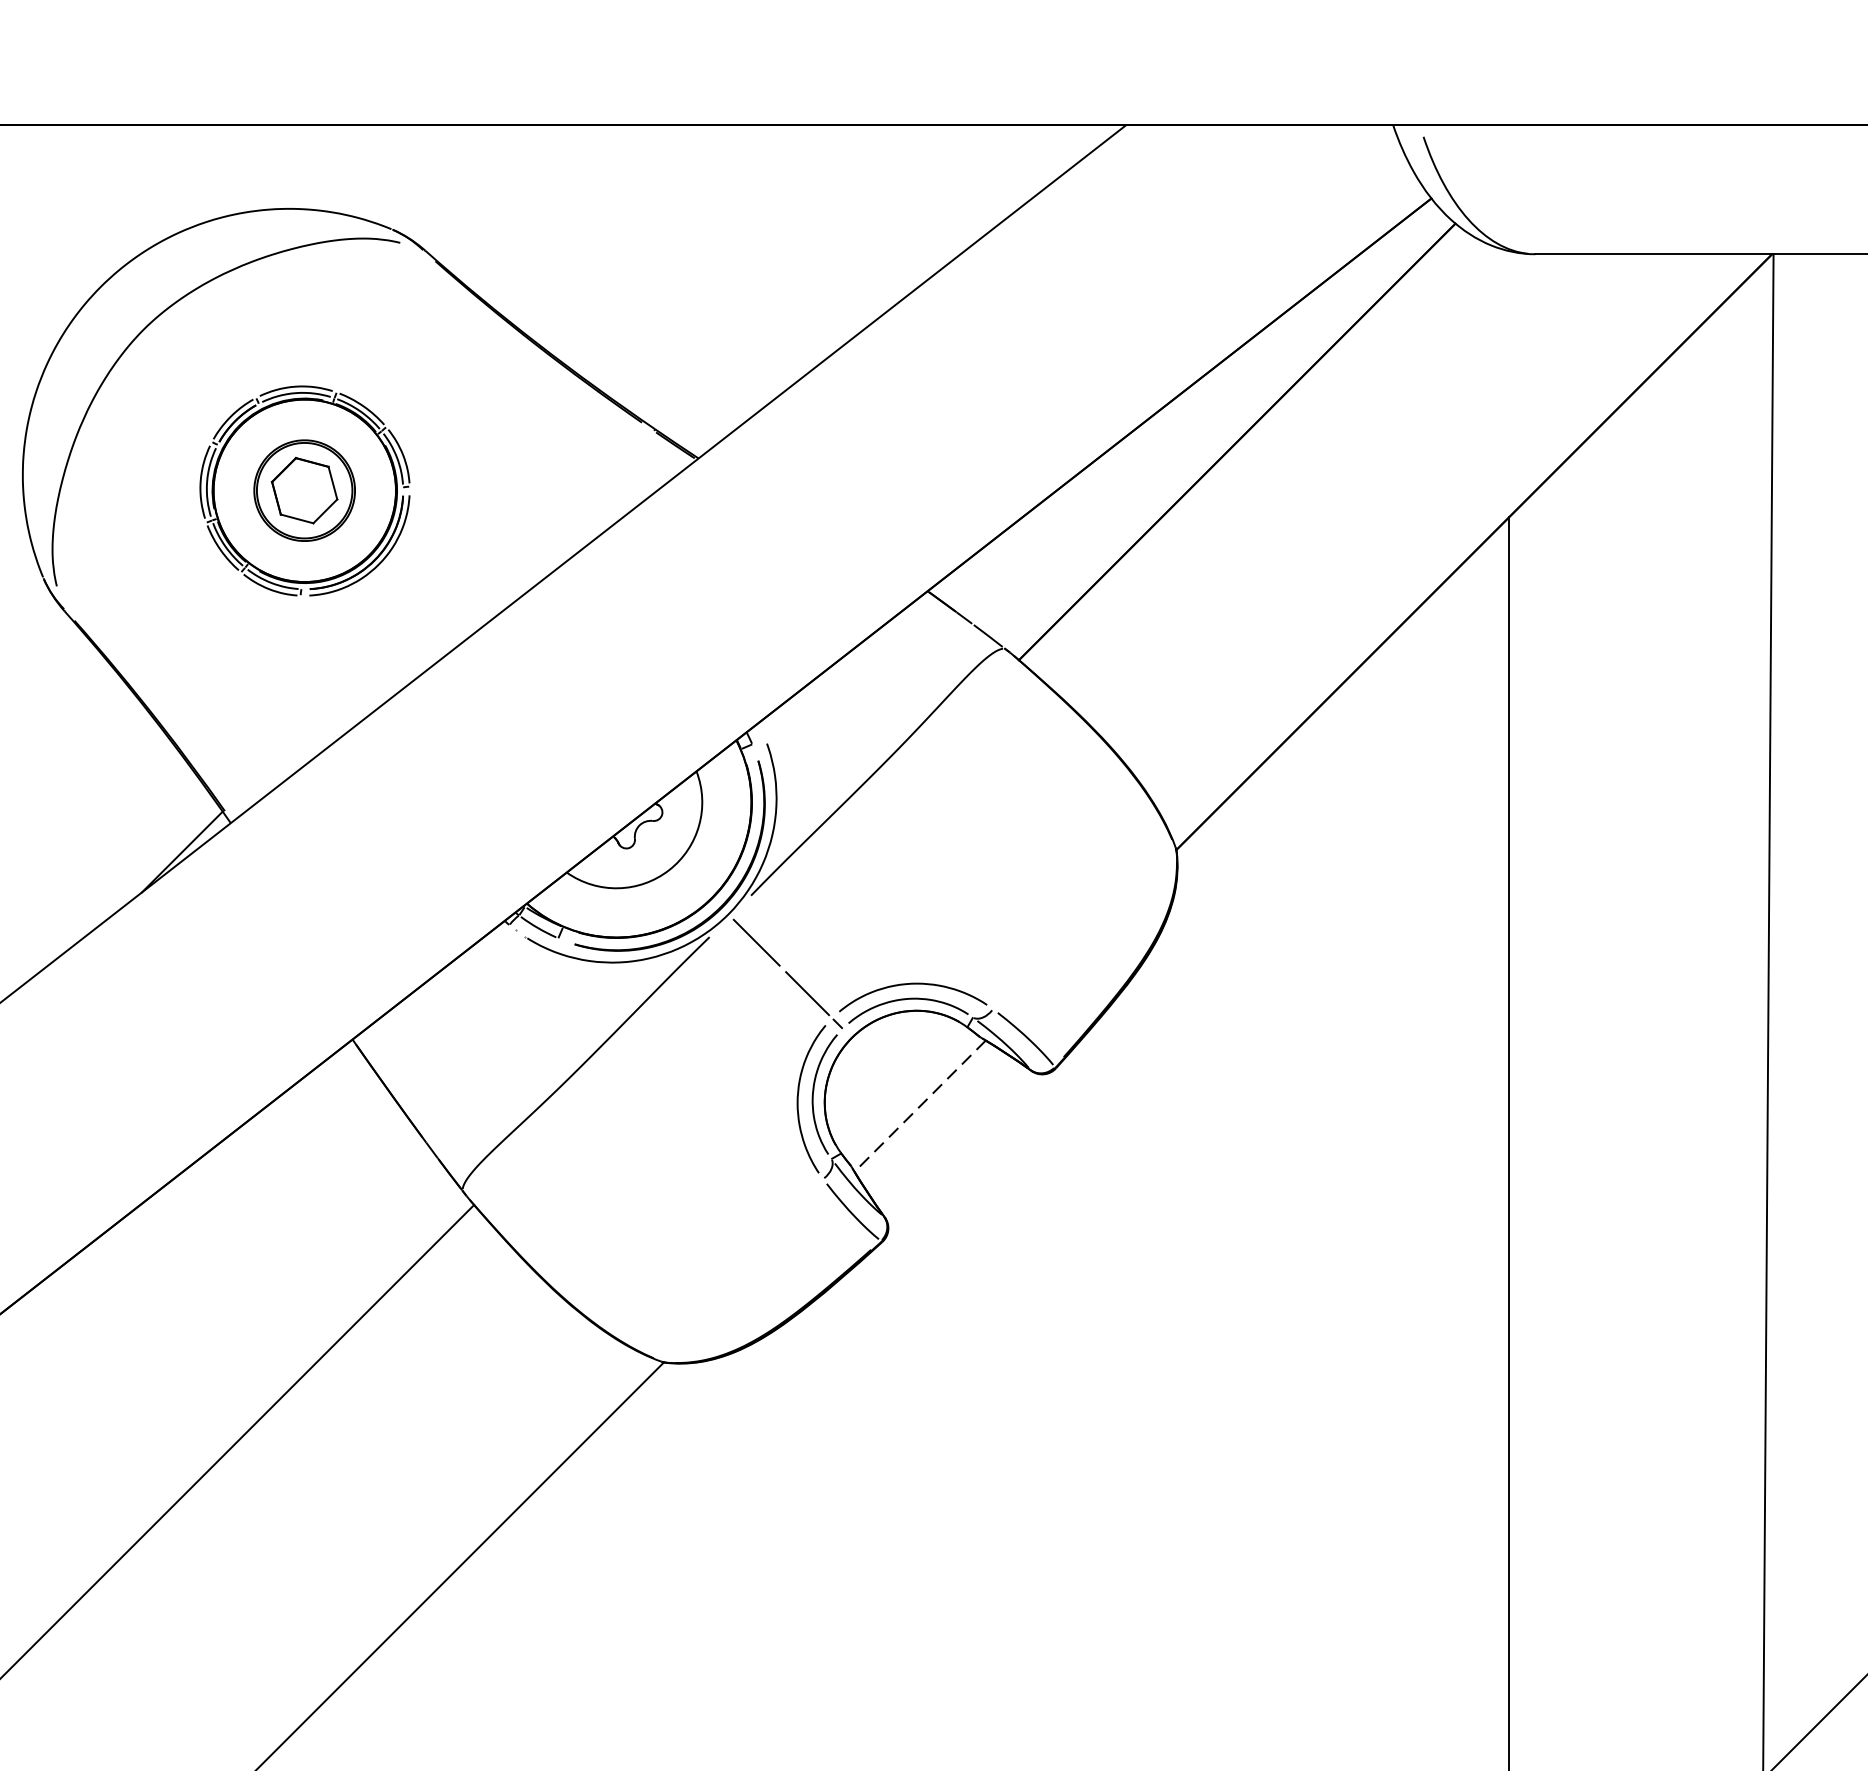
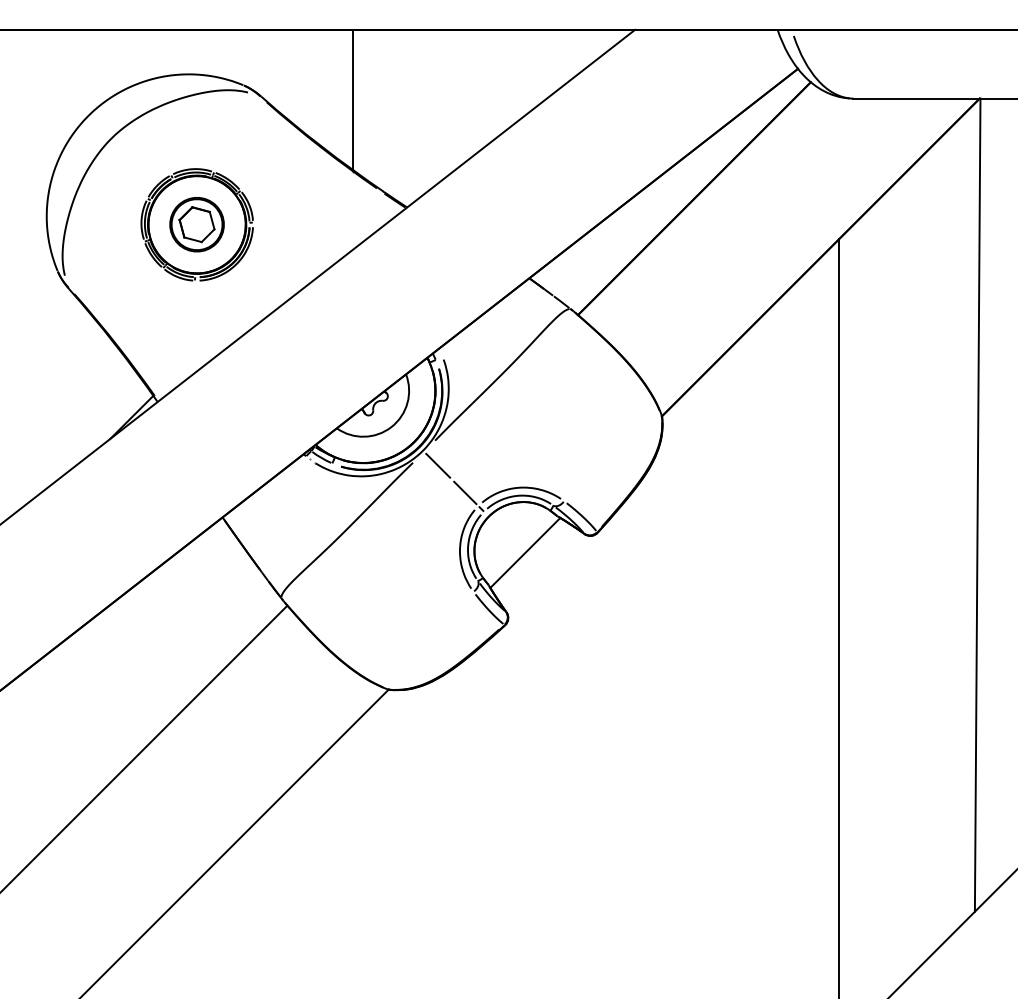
line: (597, 255) -> (353, 99), added
line: (920, 1105) -> (525, 552), dashed -> solid

